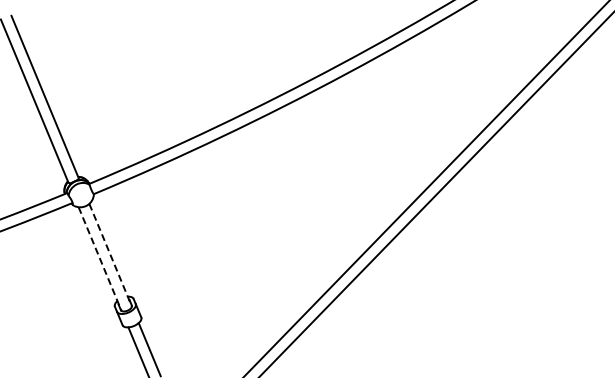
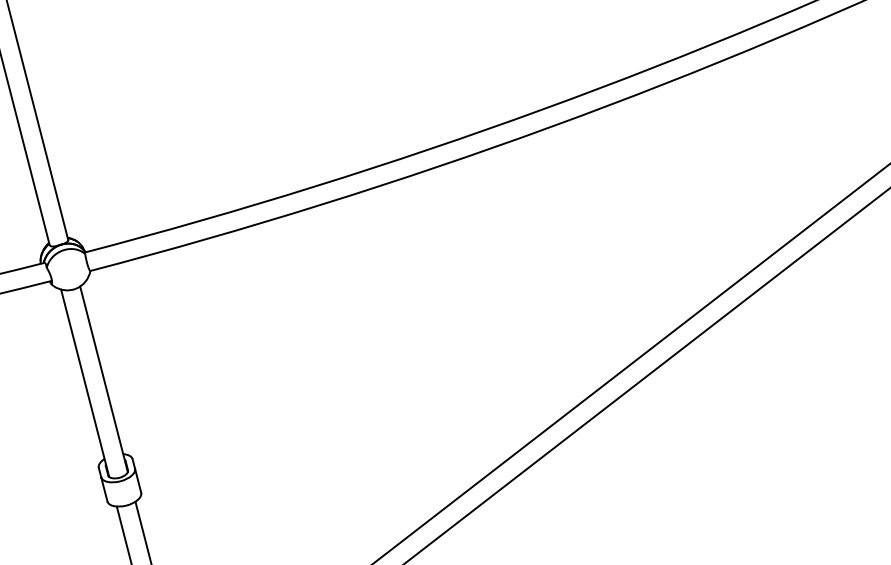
line: (110, 255) -> (103, 379), dashed -> solid
line: (100, 259) -> (85, 384), dashed -> solid

